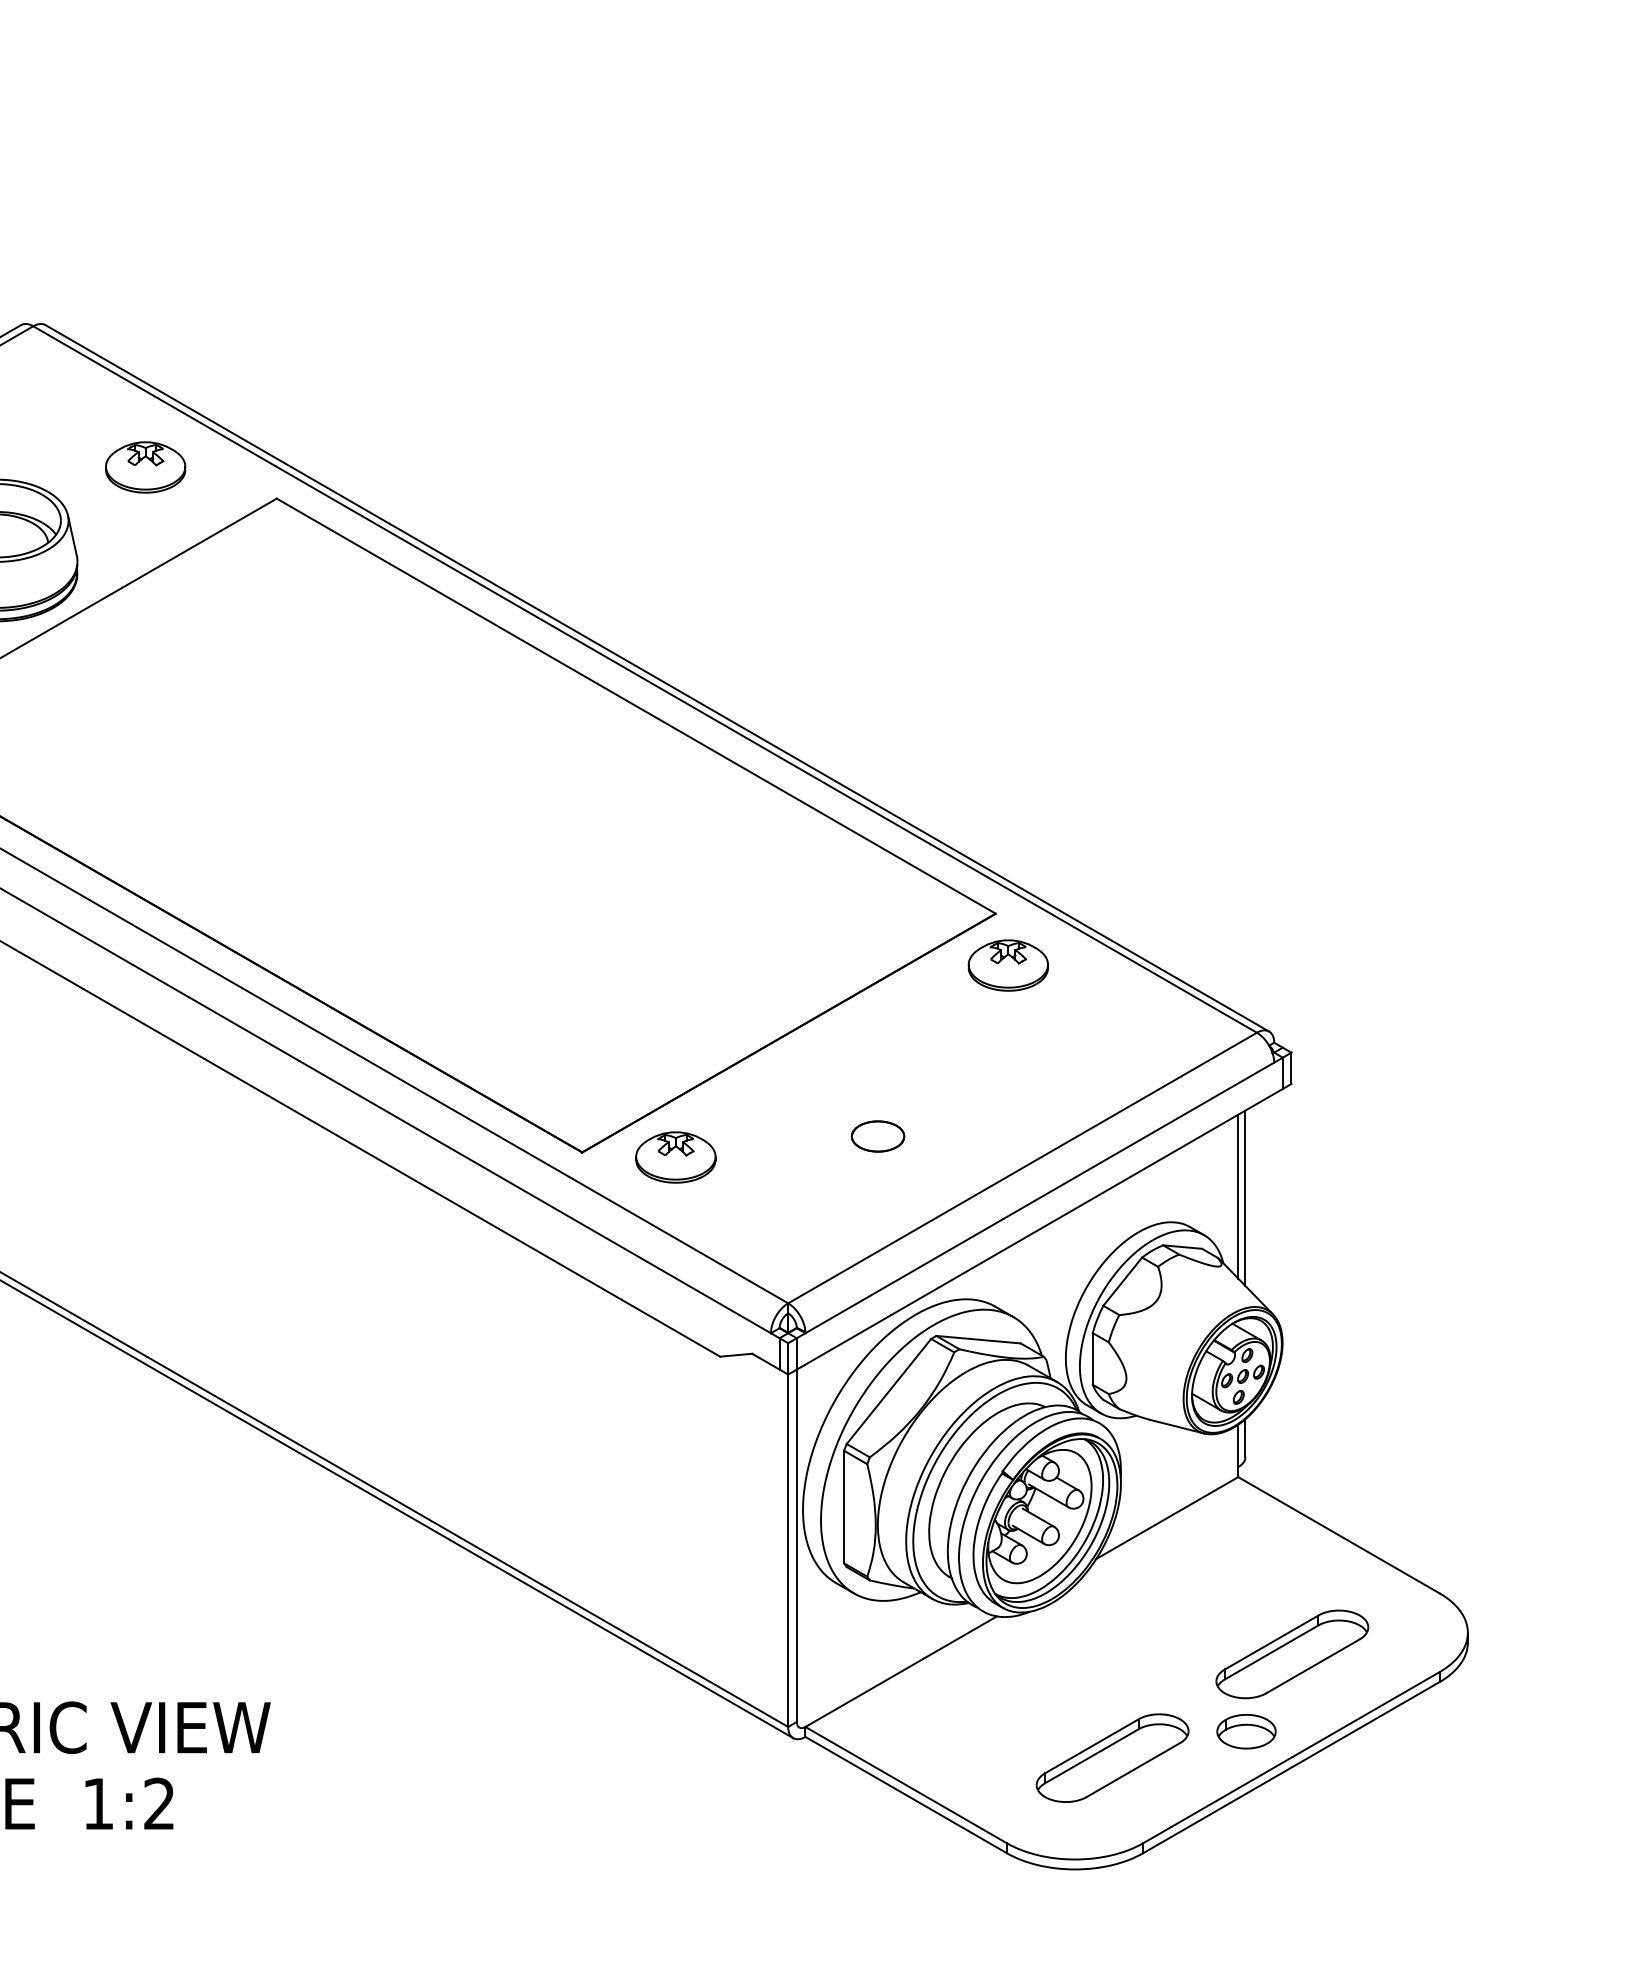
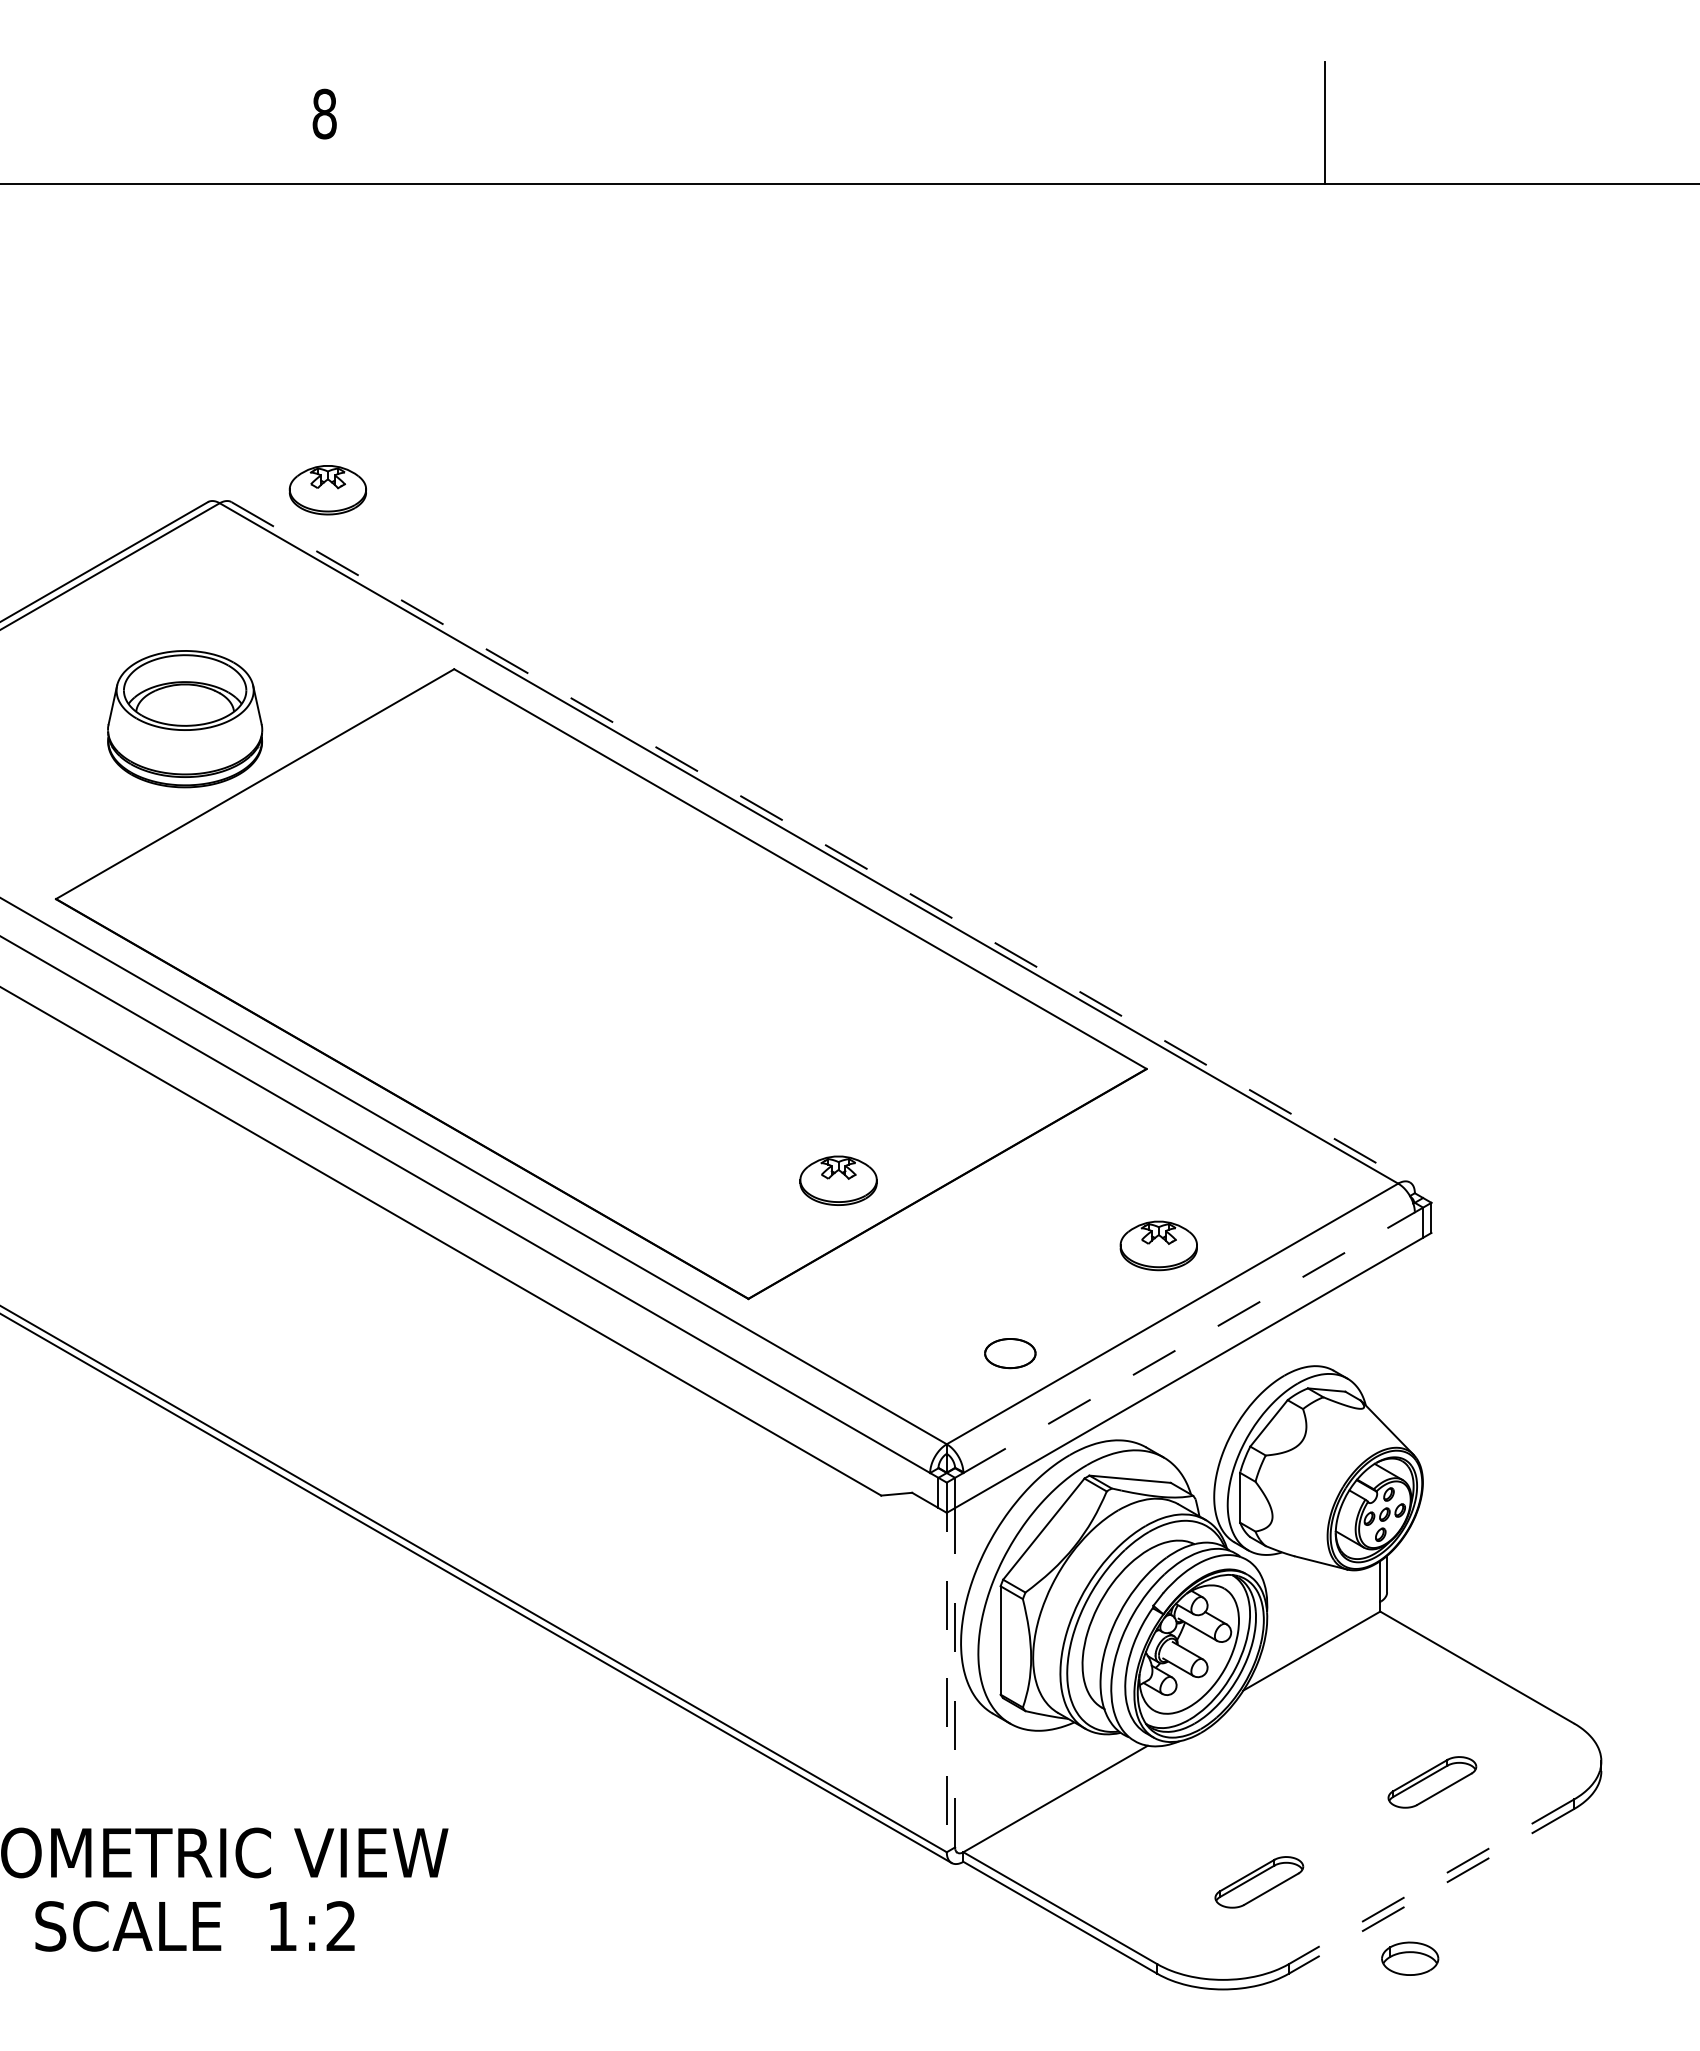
part: (145, 467) -> (327, 490), moved
line: (658, 678) -> (821, 842), solid -> dashed
part: (1008, 965) -> (1158, 1245), moved
part: (878, 1136) -> (1010, 1353), moved
part: (675, 1157) -> (838, 1180), moved
line: (1238, 1196) -> (1380, 1341), removed
line: (1040, 1197) -> (1189, 1342), solid -> dashed
line: (1245, 1197) -> (1387, 1342), removed
line: (787, 1535) -> (946, 1667), solid -> dashed
line: (797, 1545) -> (955, 1677), solid -> dashed
part: (1292, 1654) -> (1432, 1782), size x0.6
part: (1246, 1731) -> (1410, 1958), moved
line: (1291, 1757) -> (1431, 1881), solid -> dashed
part: (1112, 1758) -> (1259, 1882), size x0.6
line: (1291, 1767) -> (1431, 1891), solid -> dashed

